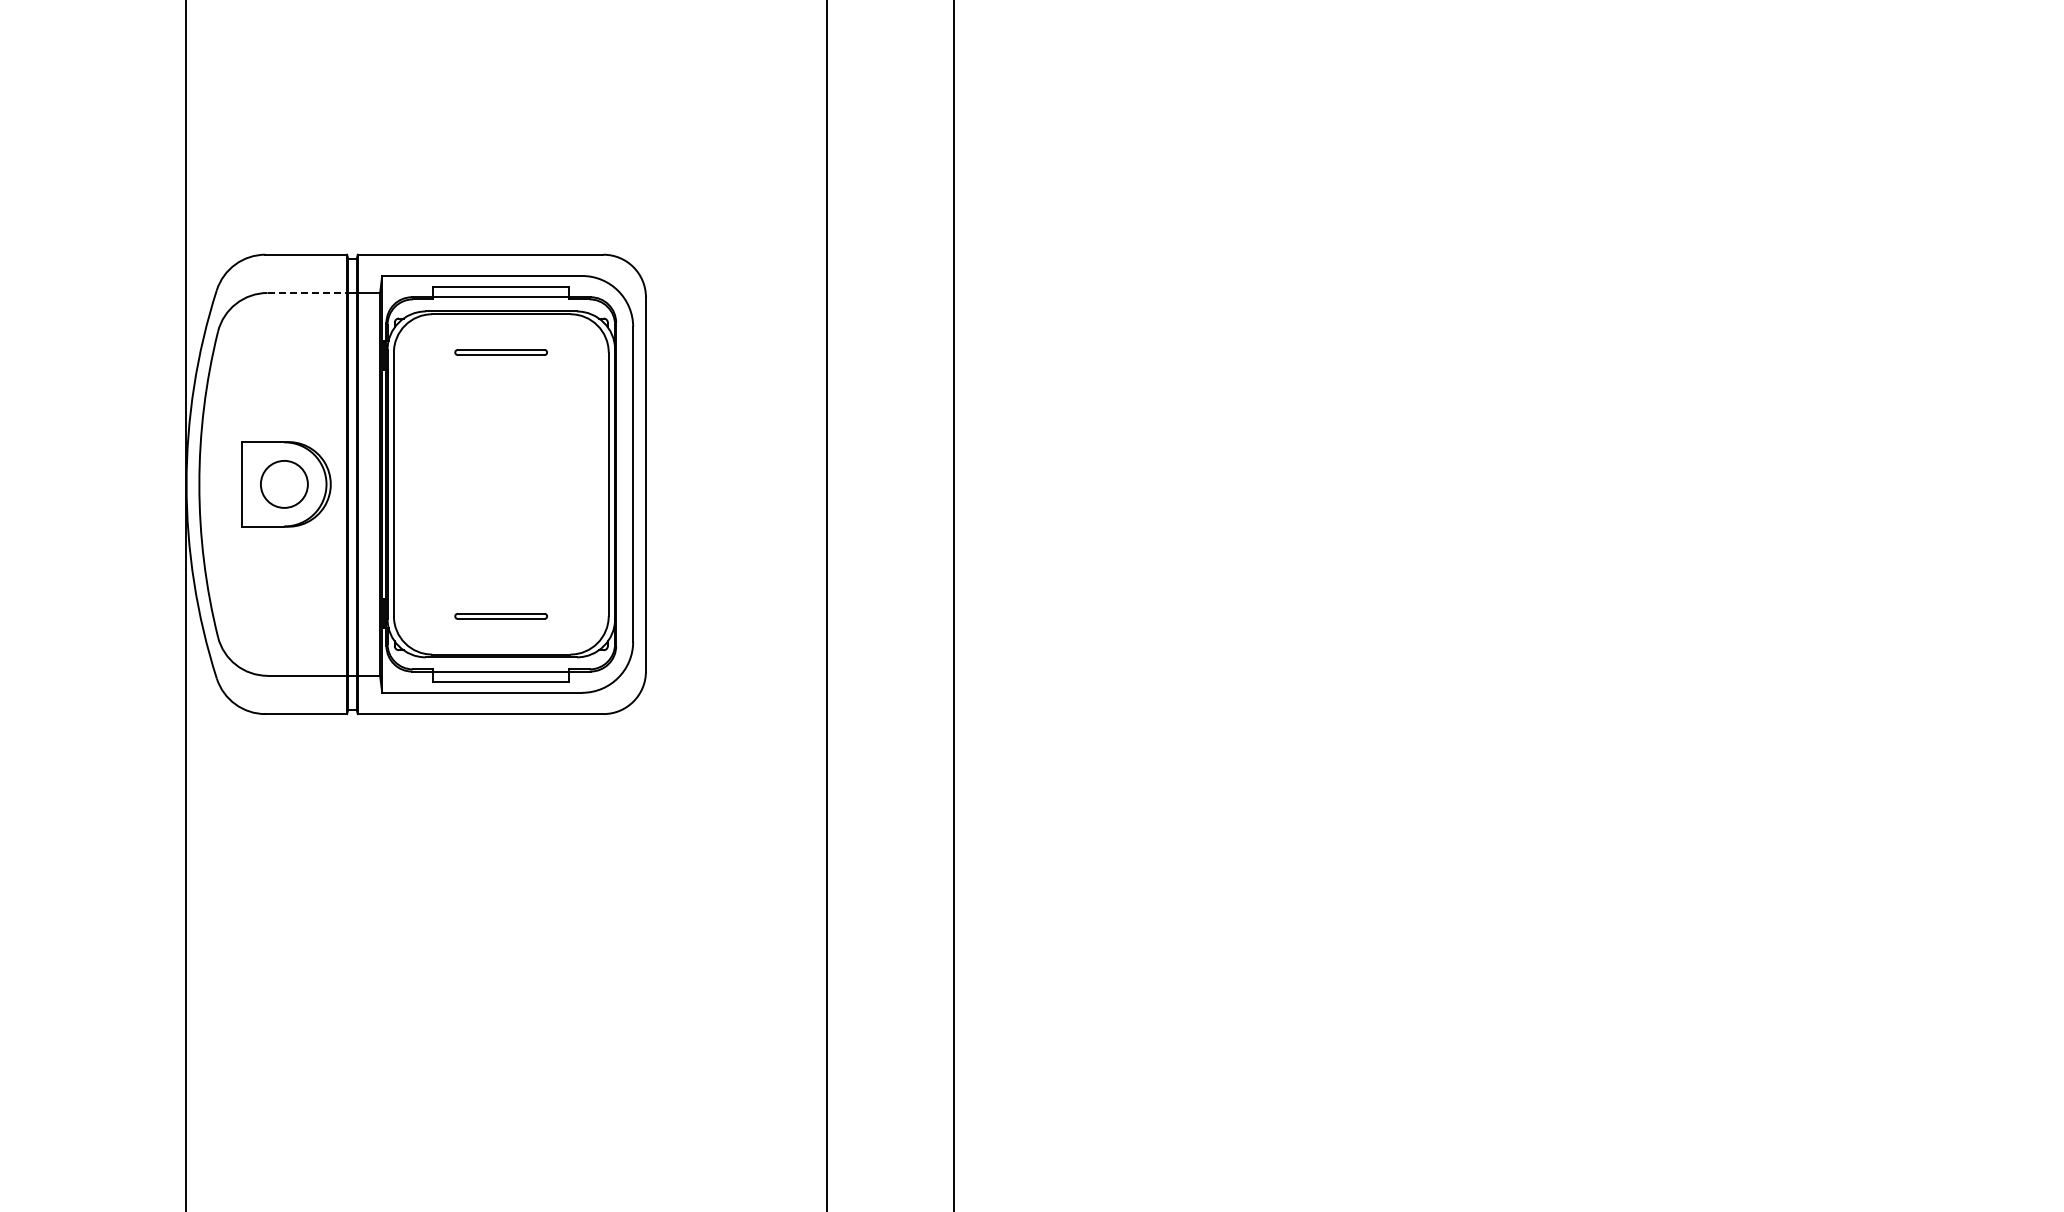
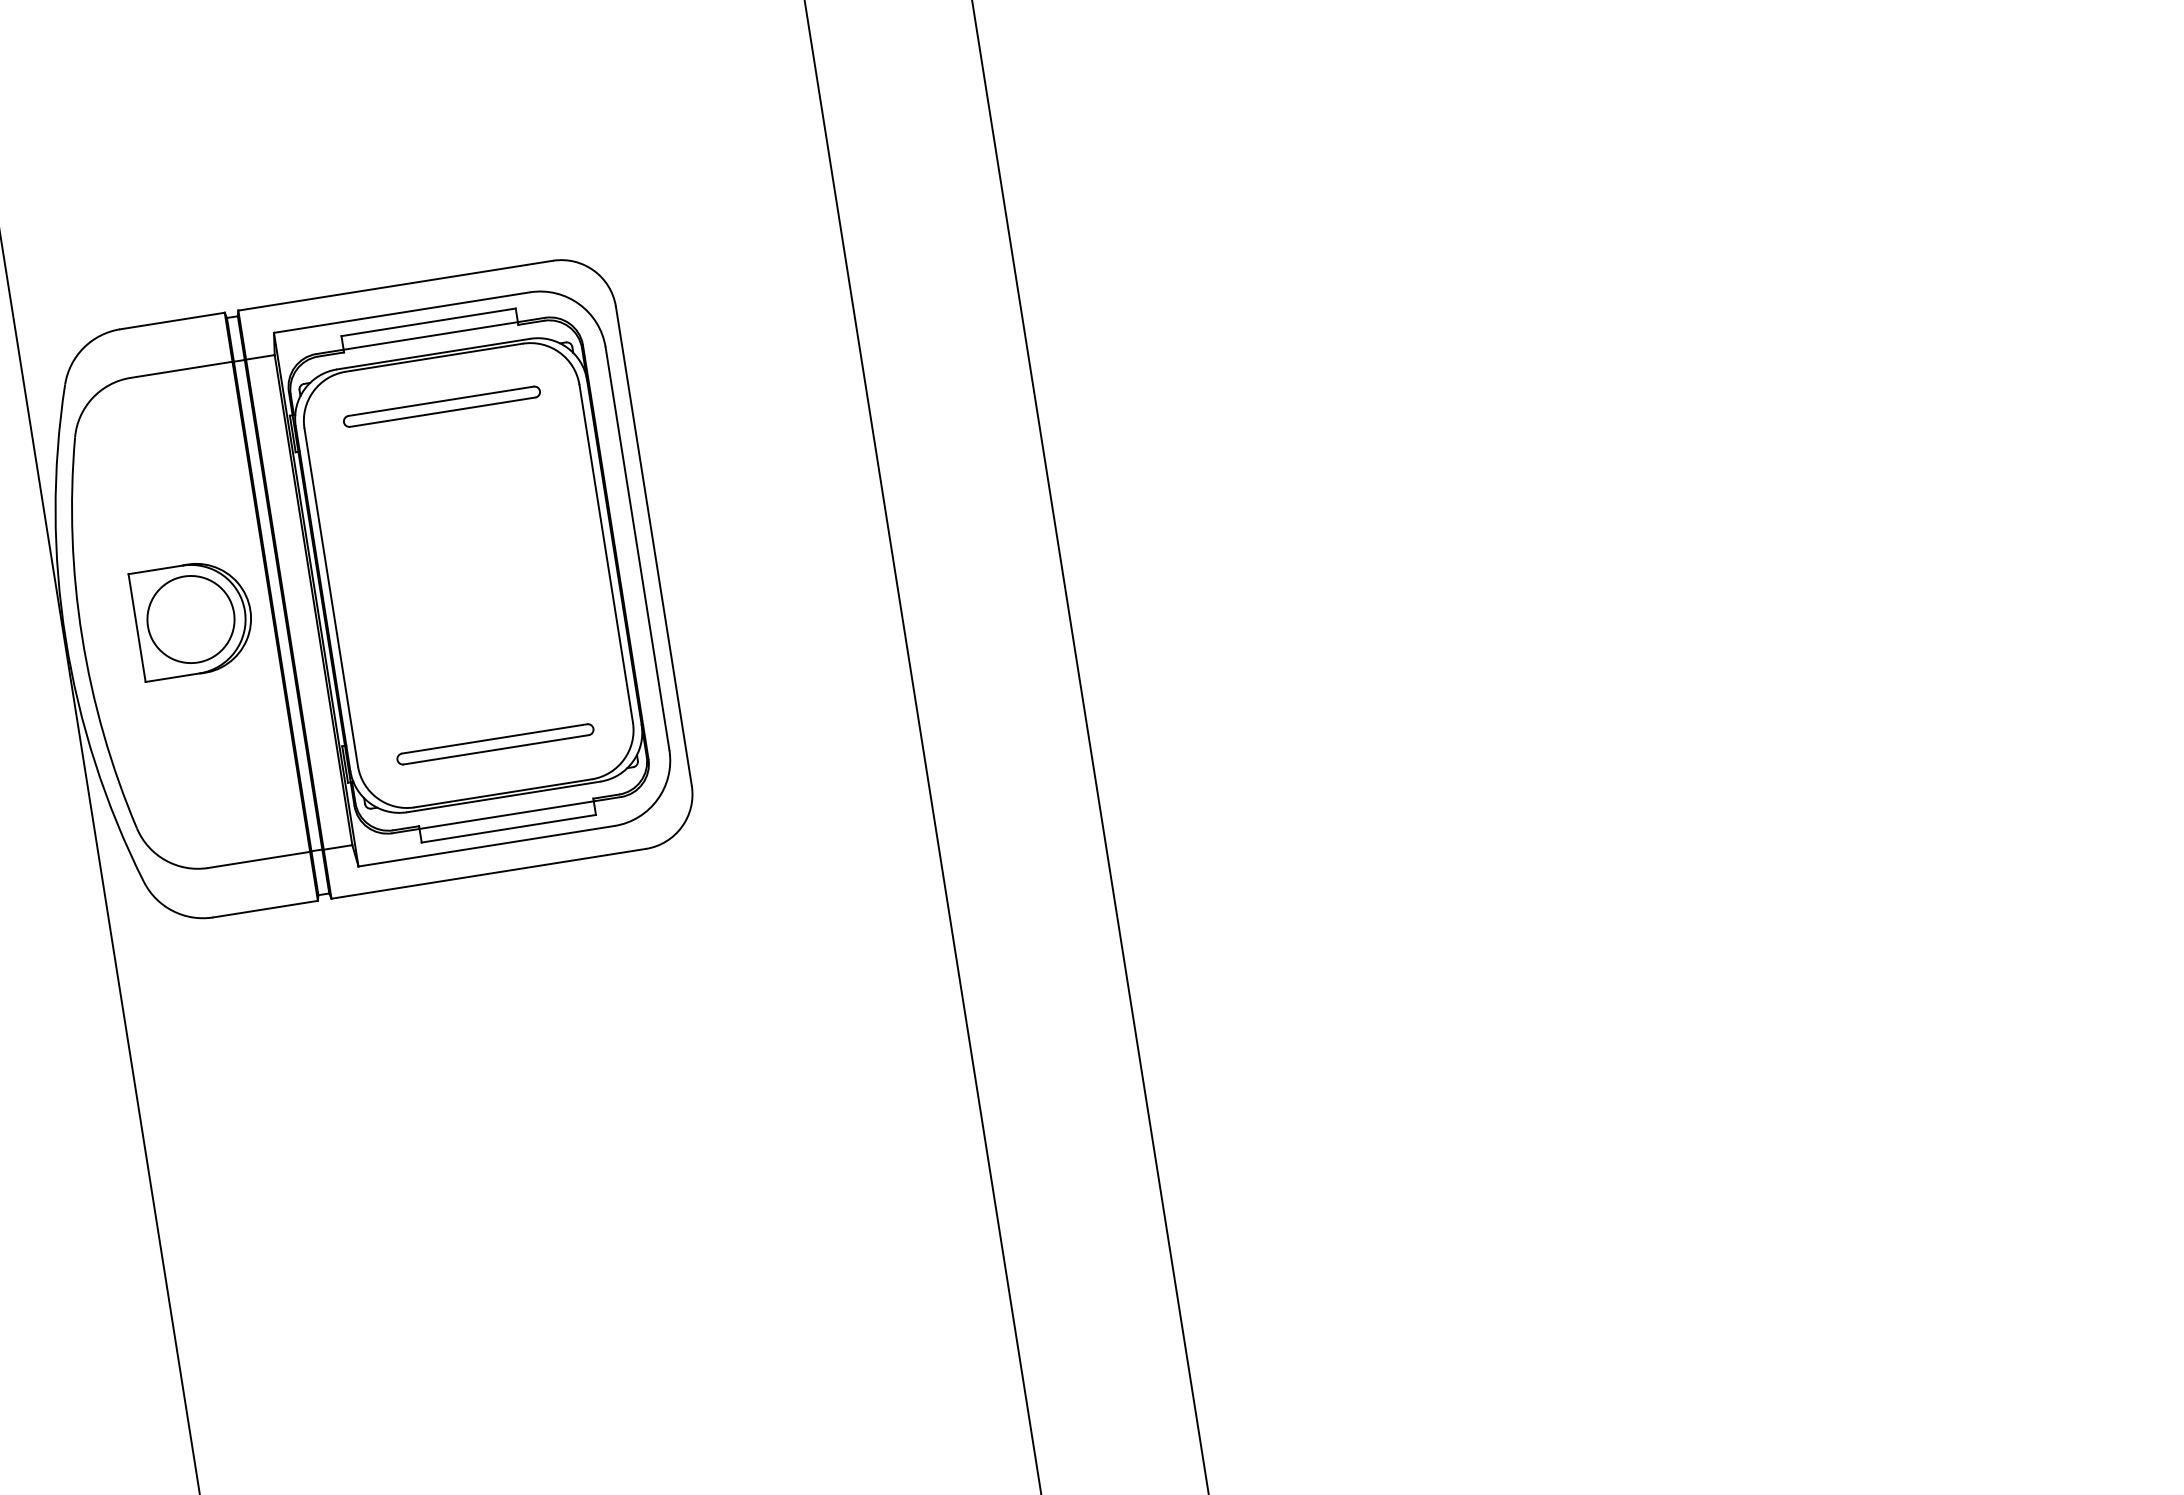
line: (308, 293) -> (183, 370), dashed -> solid
part: (500, 352) -> (440, 406), size x1.67
circle: (284, 484) -> (191, 619), size x1.43
part: (500, 616) -> (494, 744), size x1.67

